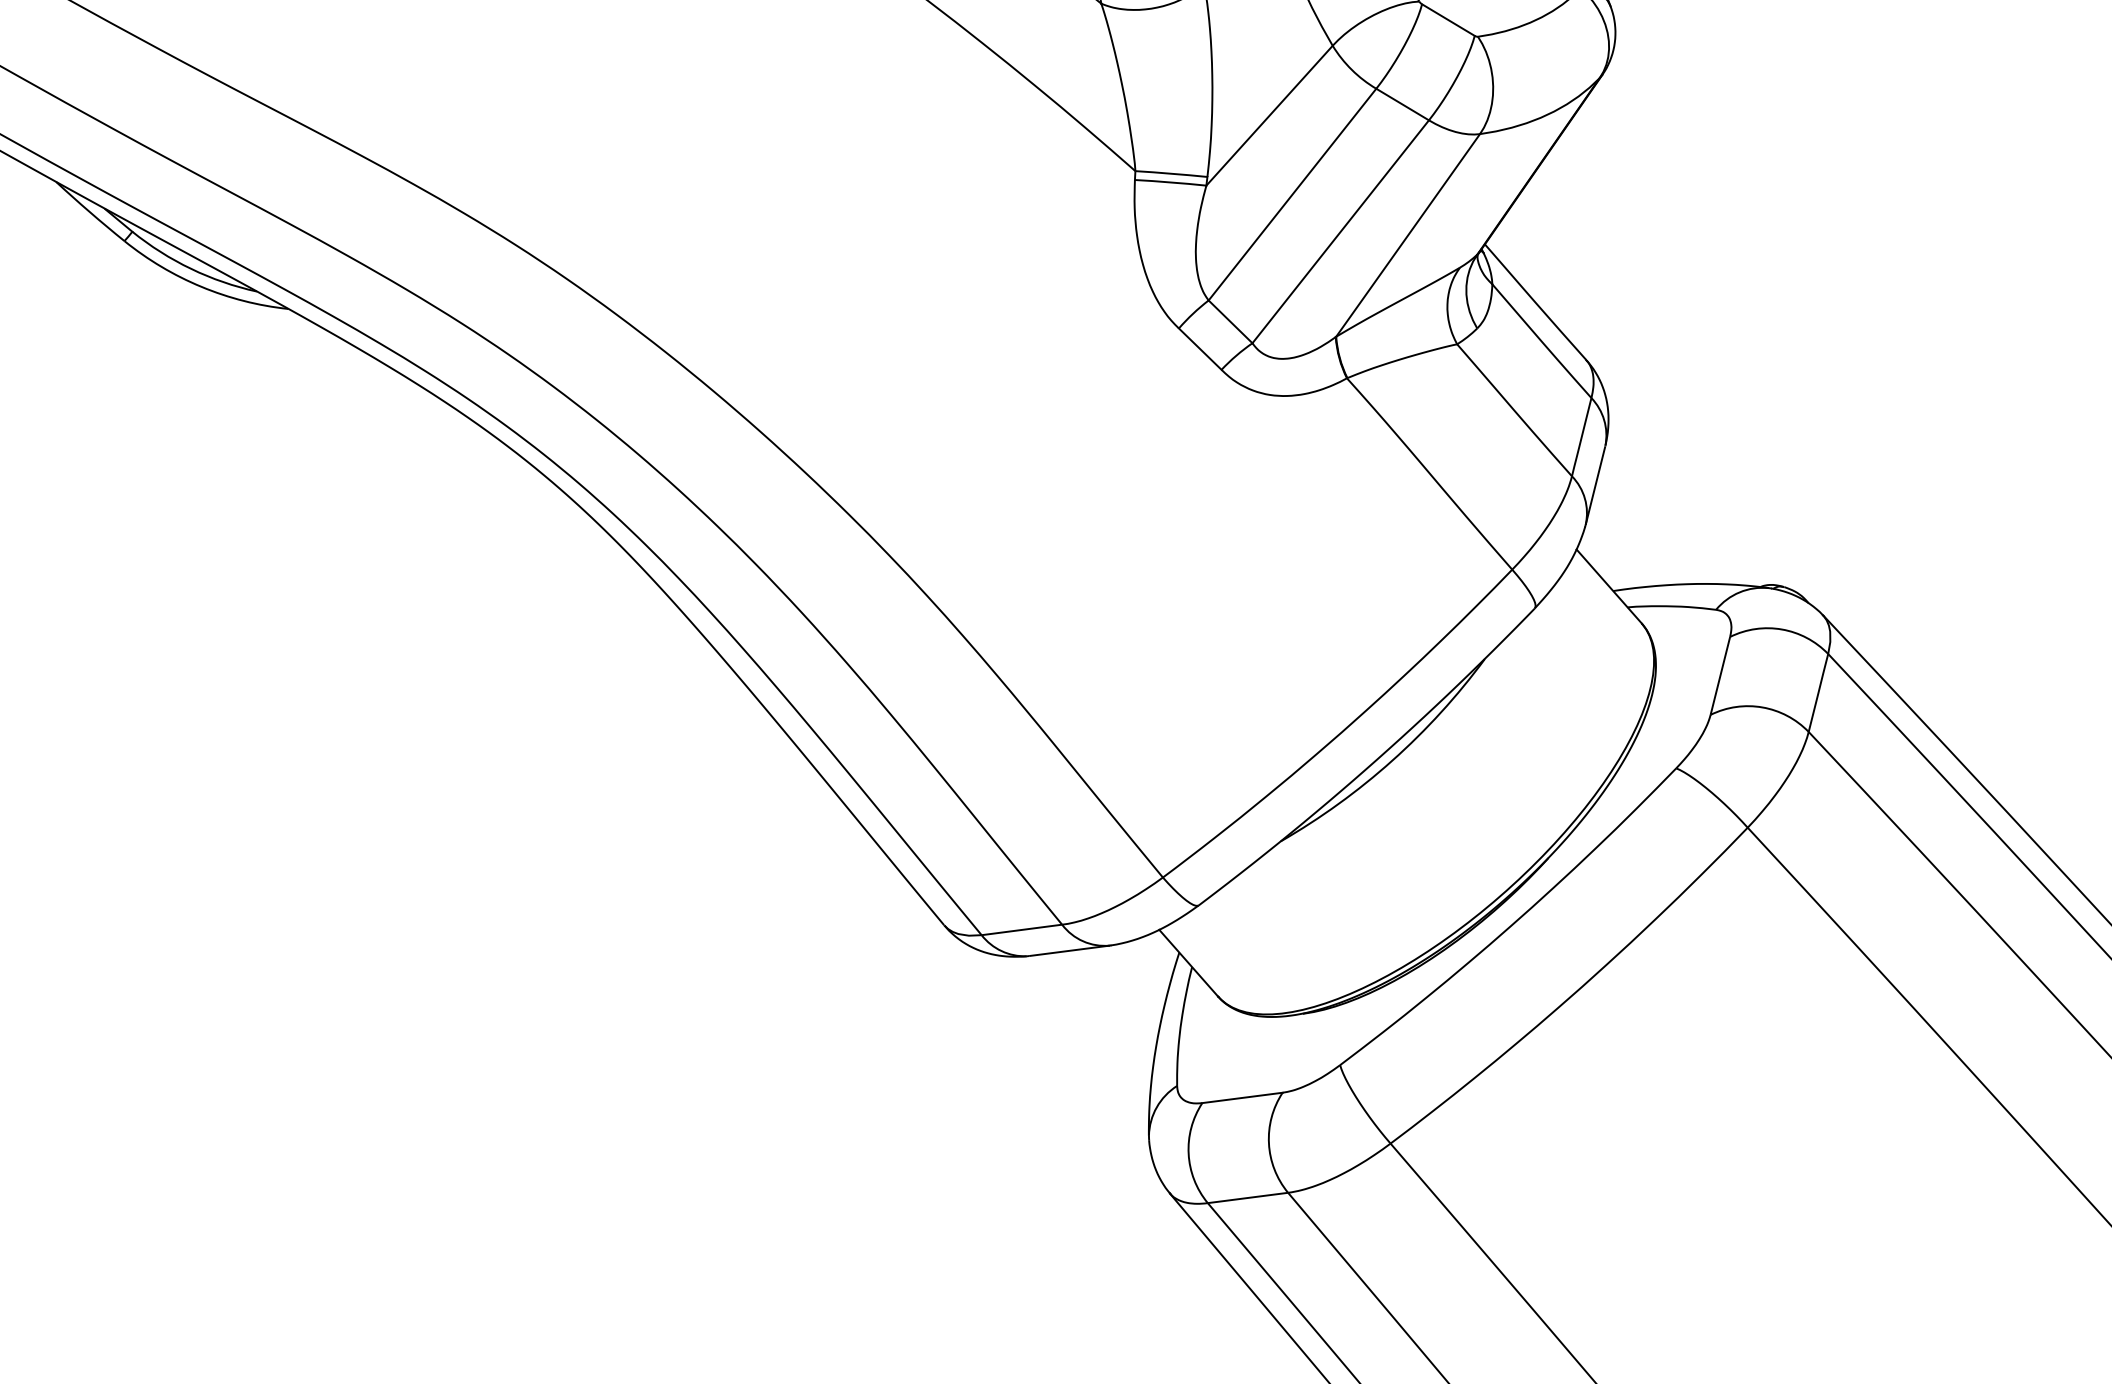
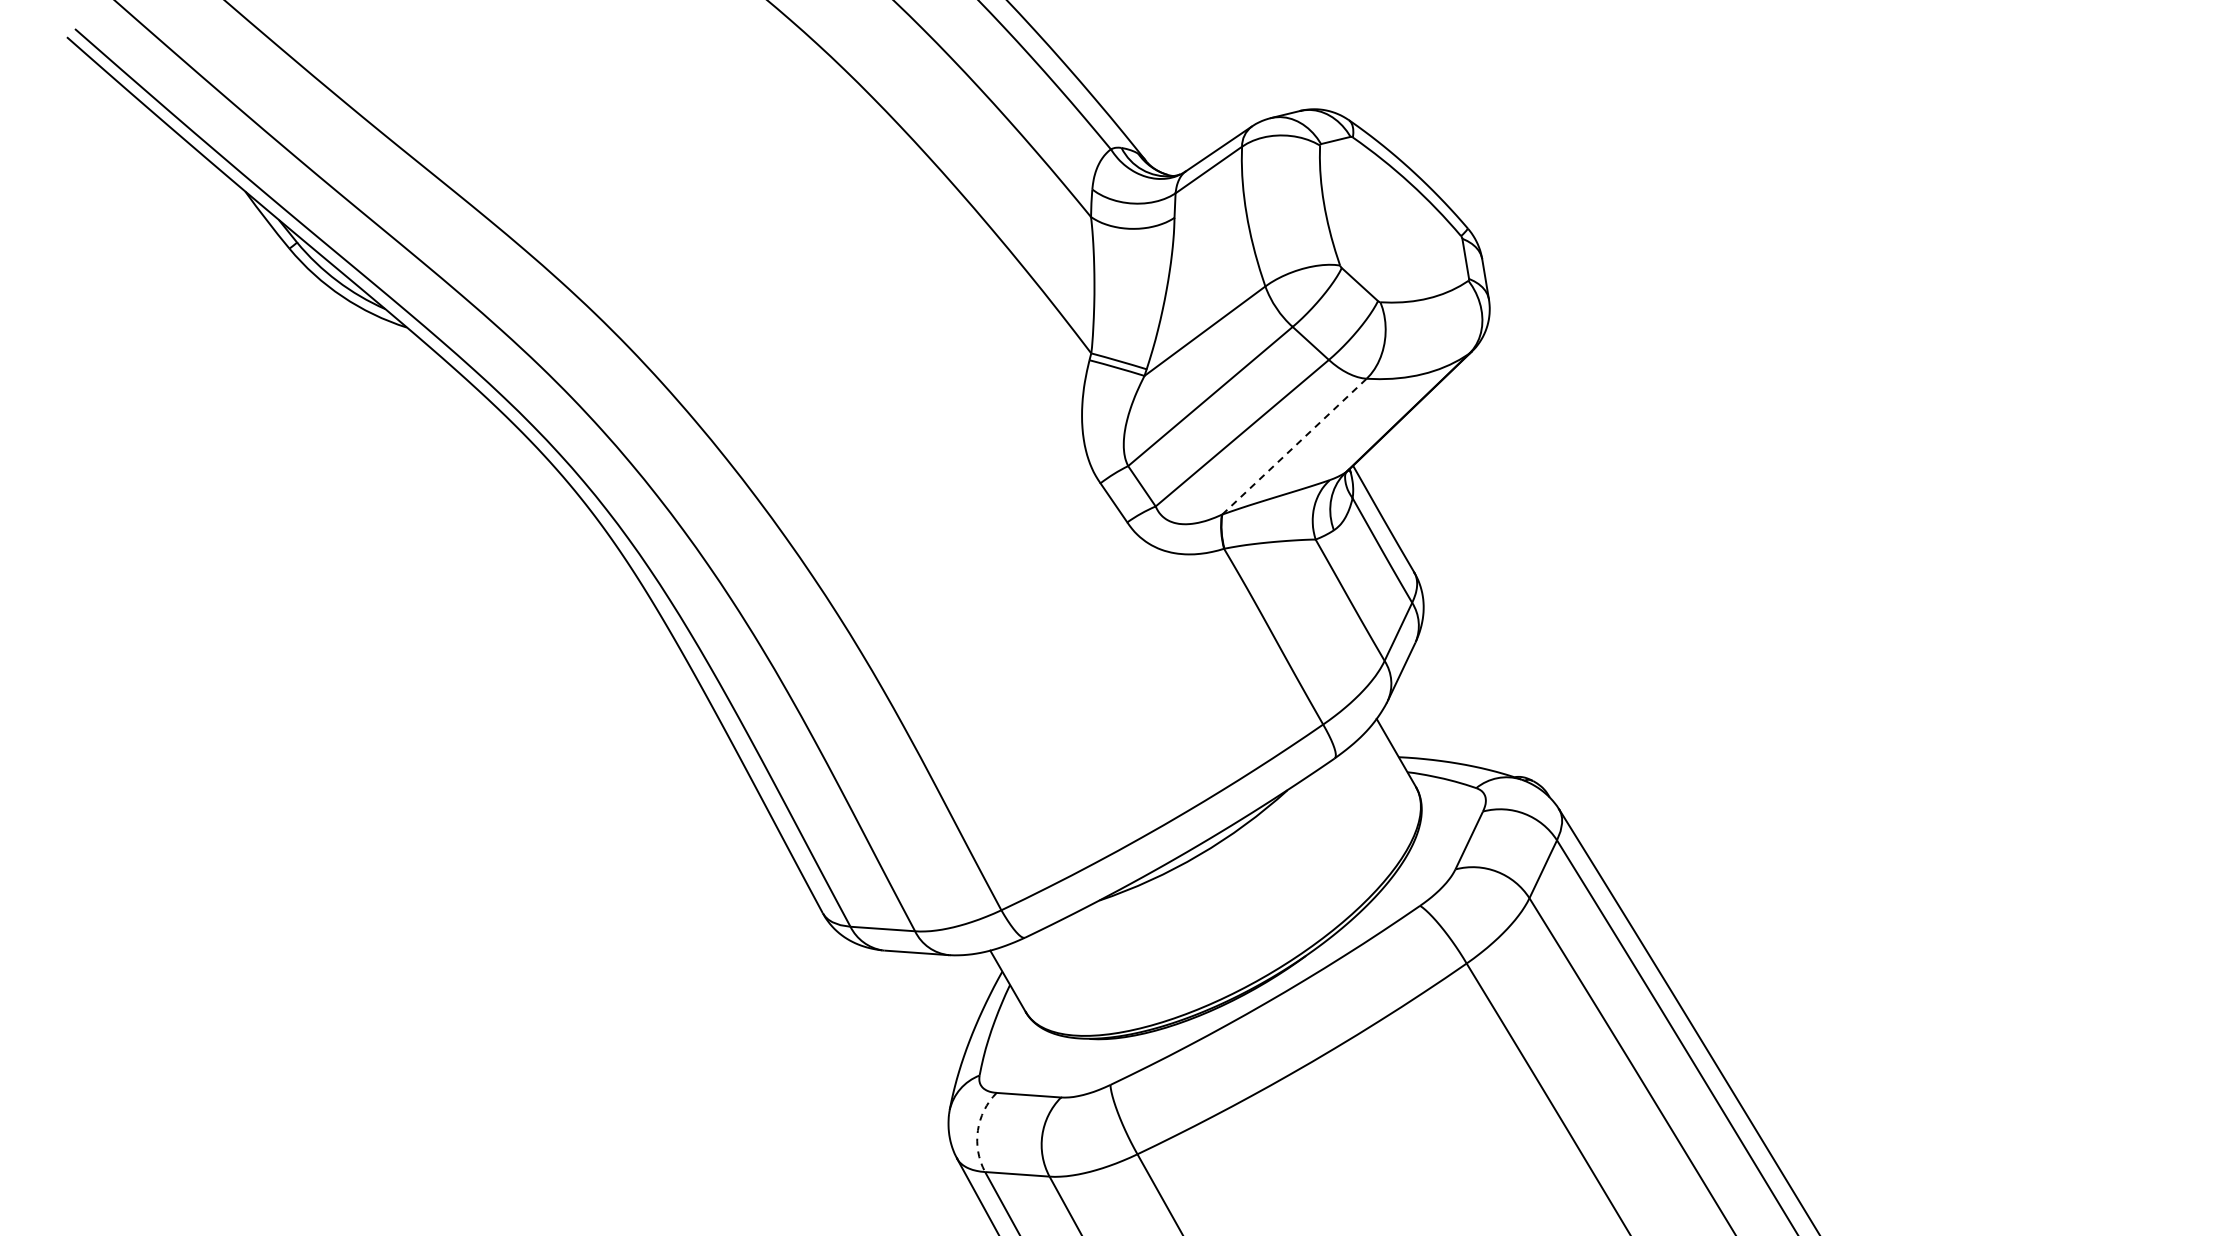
line: (1408, 235) -> (1294, 446), solid -> dashed
arc: (1188, 1153) -> (977, 1130), solid -> dashed

